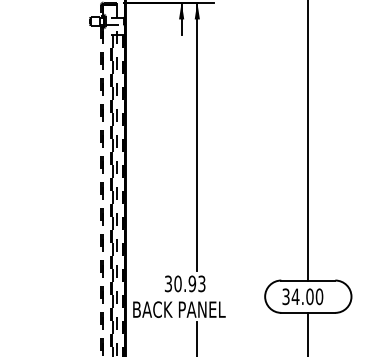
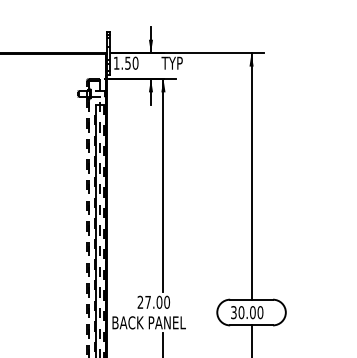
text: (184, 282) -> (153, 301), 30.93 -> 27.00
text: (295, 296) -> (241, 312), 34.00 -> 30.00

